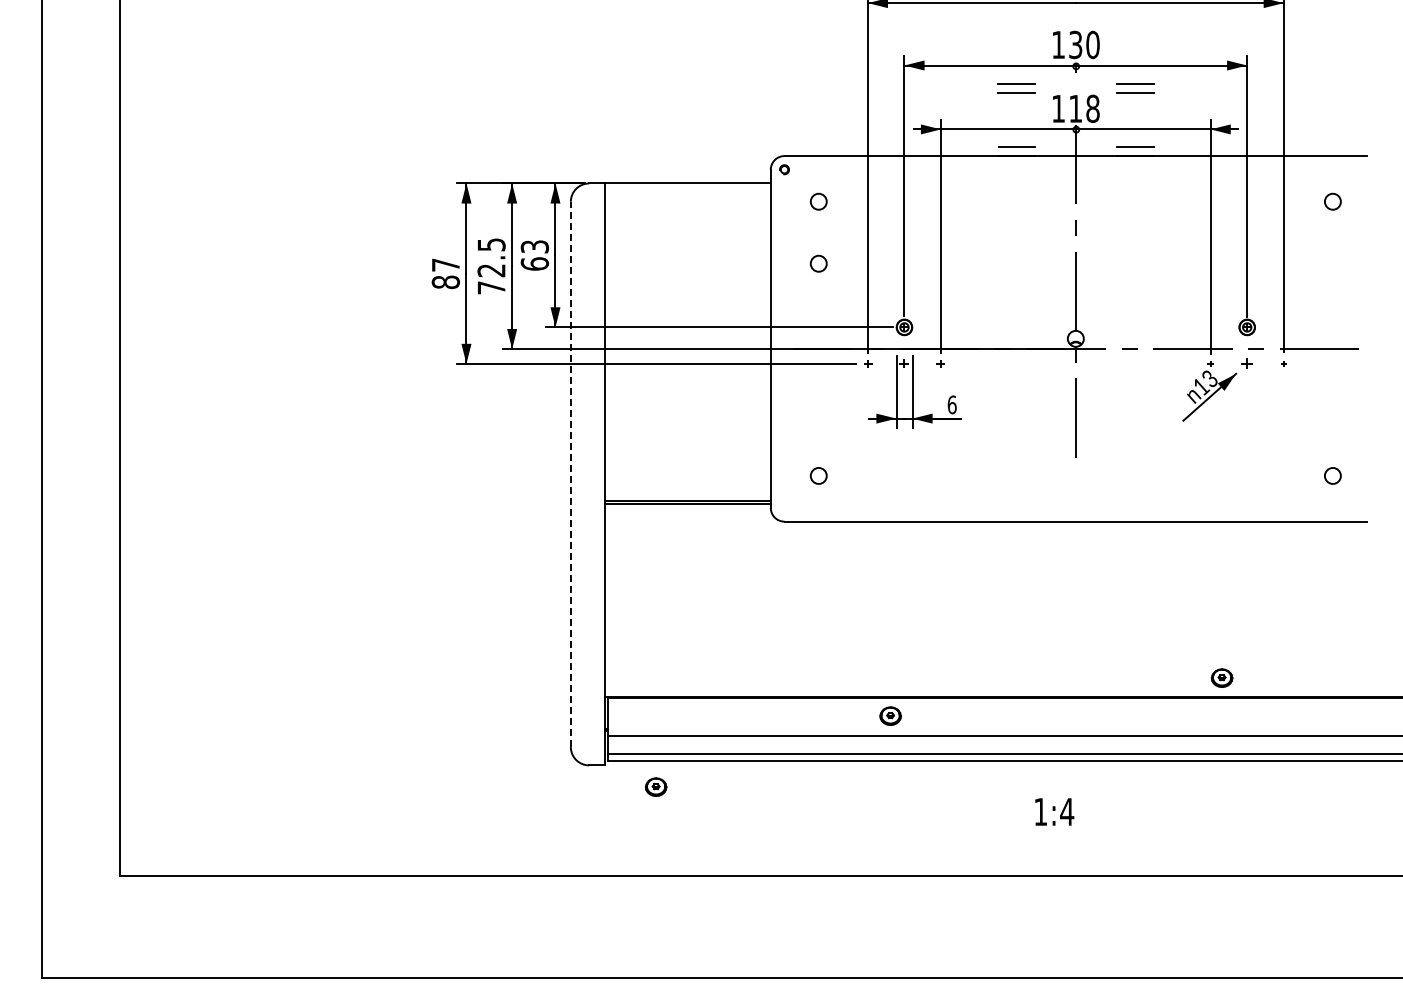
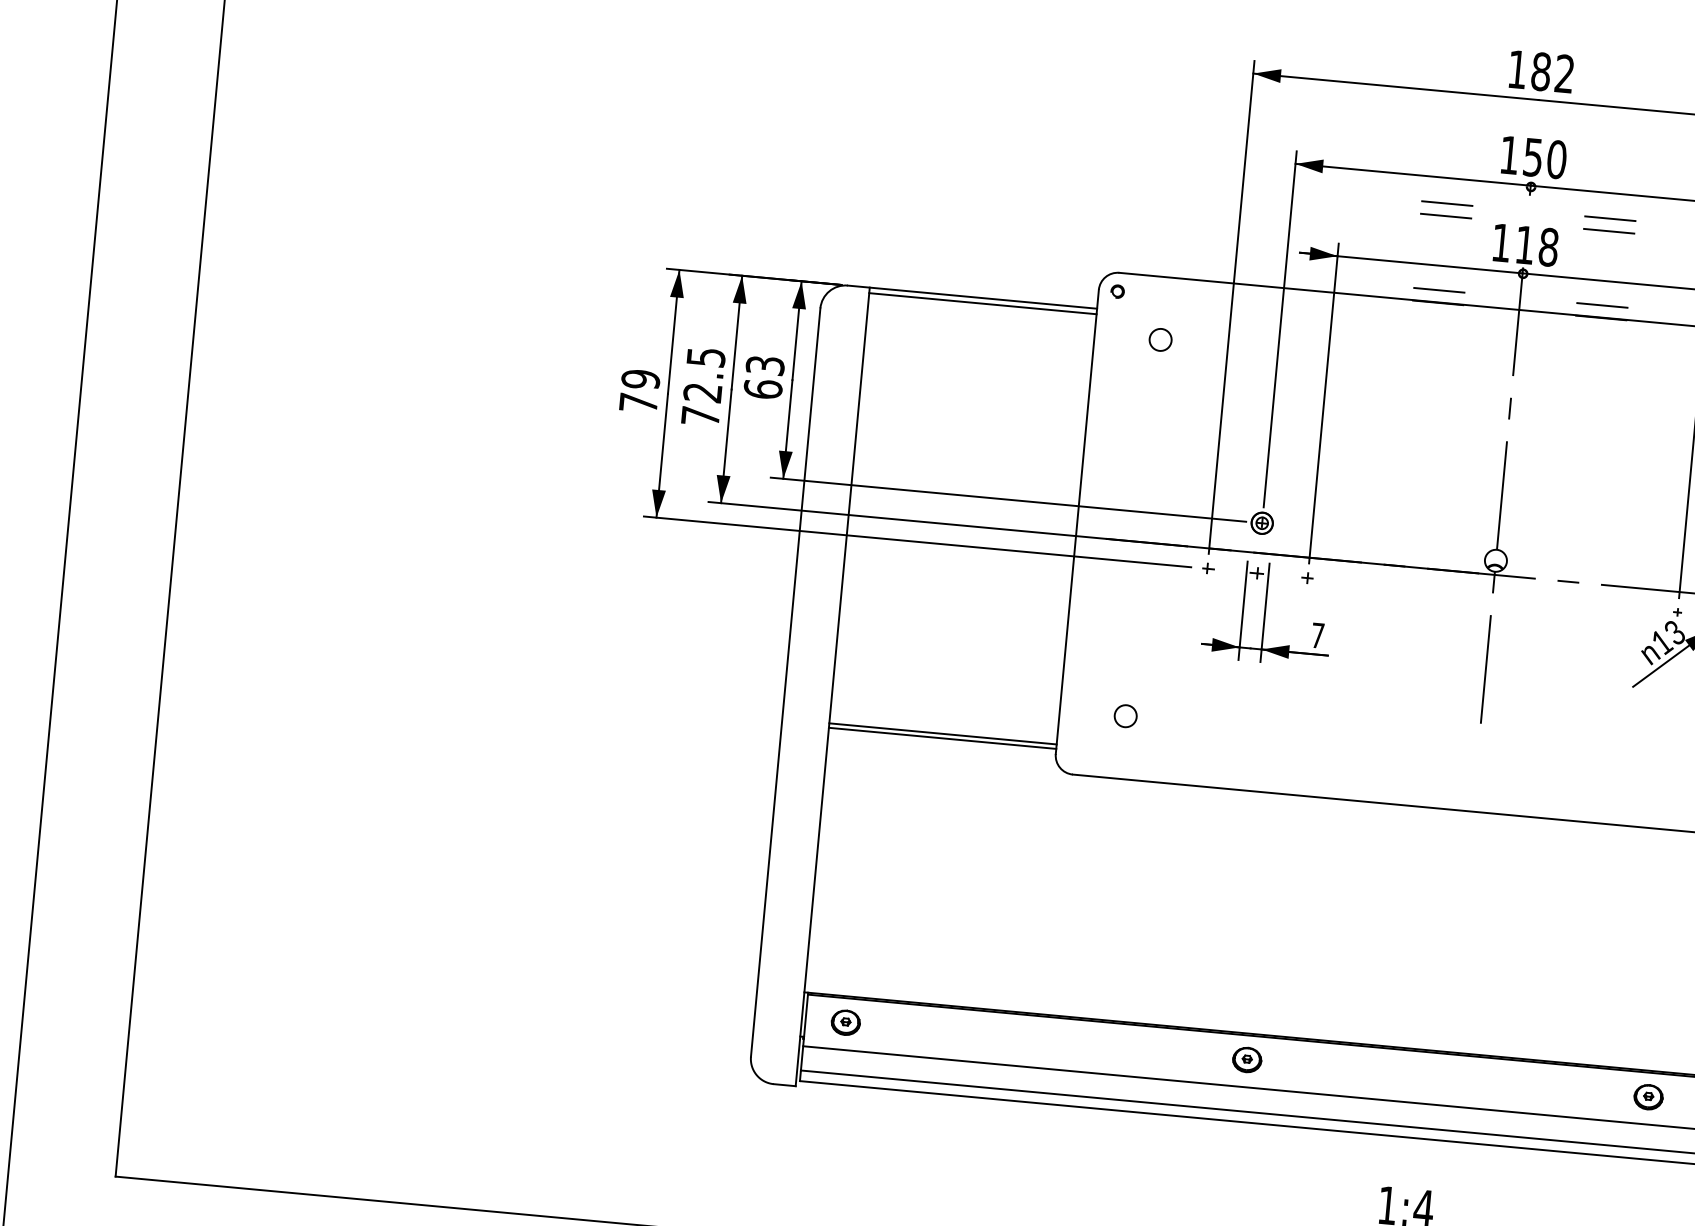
text: (1075, 44) -> (1532, 156), 130 -> 150
line: (687, 187) -> (982, 303), added
circle: (818, 263) -> (1152, 424), removed
text: (445, 273) -> (639, 390), 87 -> 79
text: (951, 404) -> (1316, 635), 6 -> 7
line: (570, 474) -> (785, 682), dashed -> solid
part: (1221, 677) -> (1647, 1096), moved
part: (890, 715) -> (1247, 1059), moved
part: (655, 786) -> (845, 1021), moved

